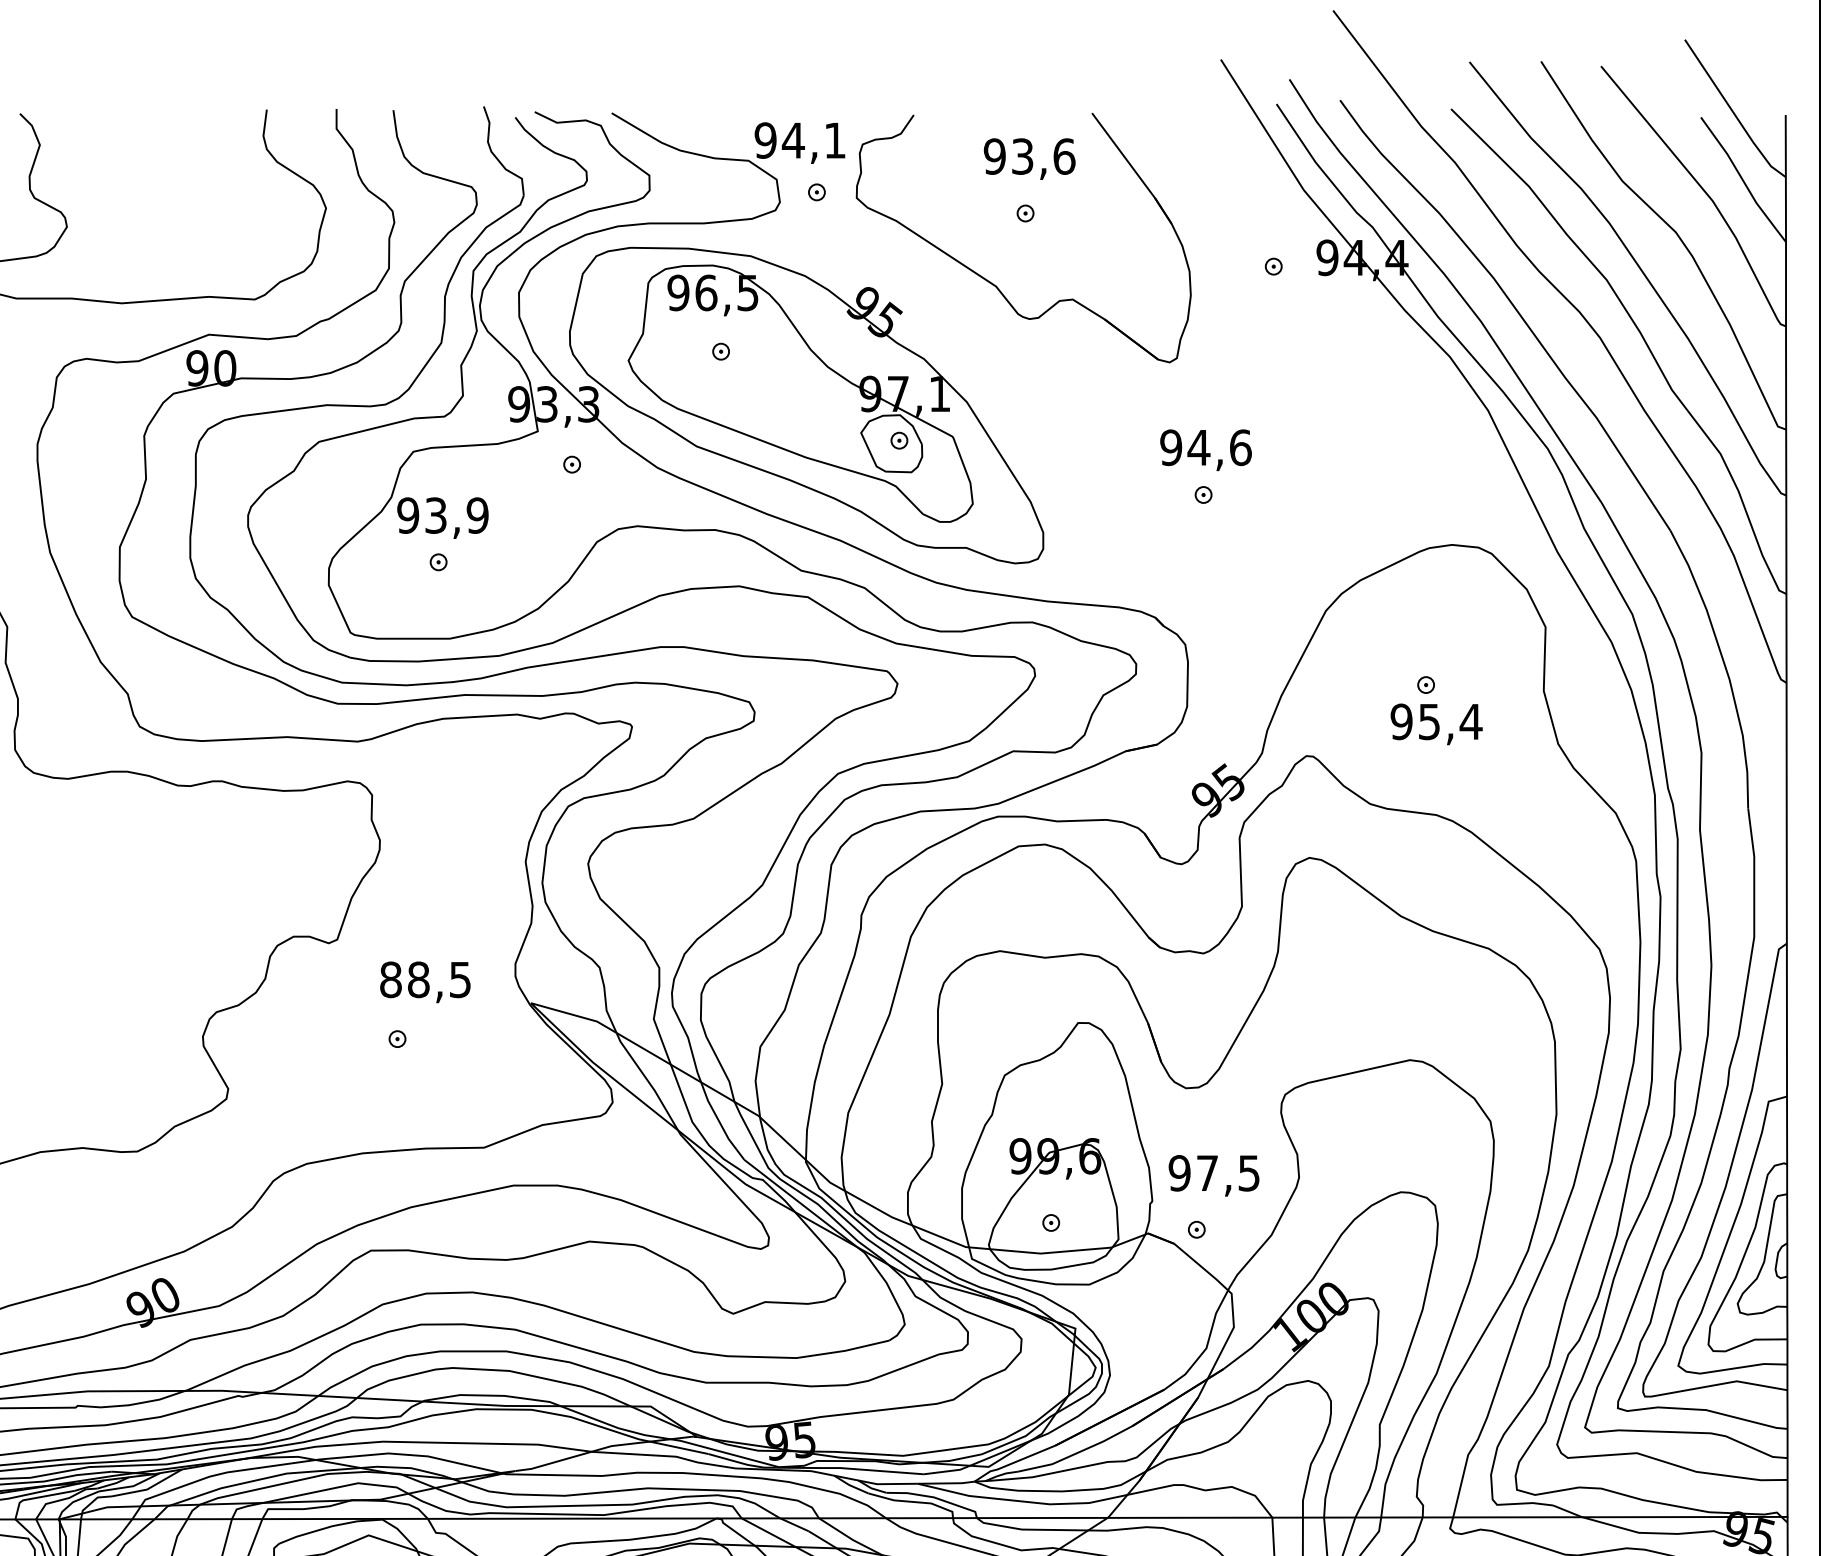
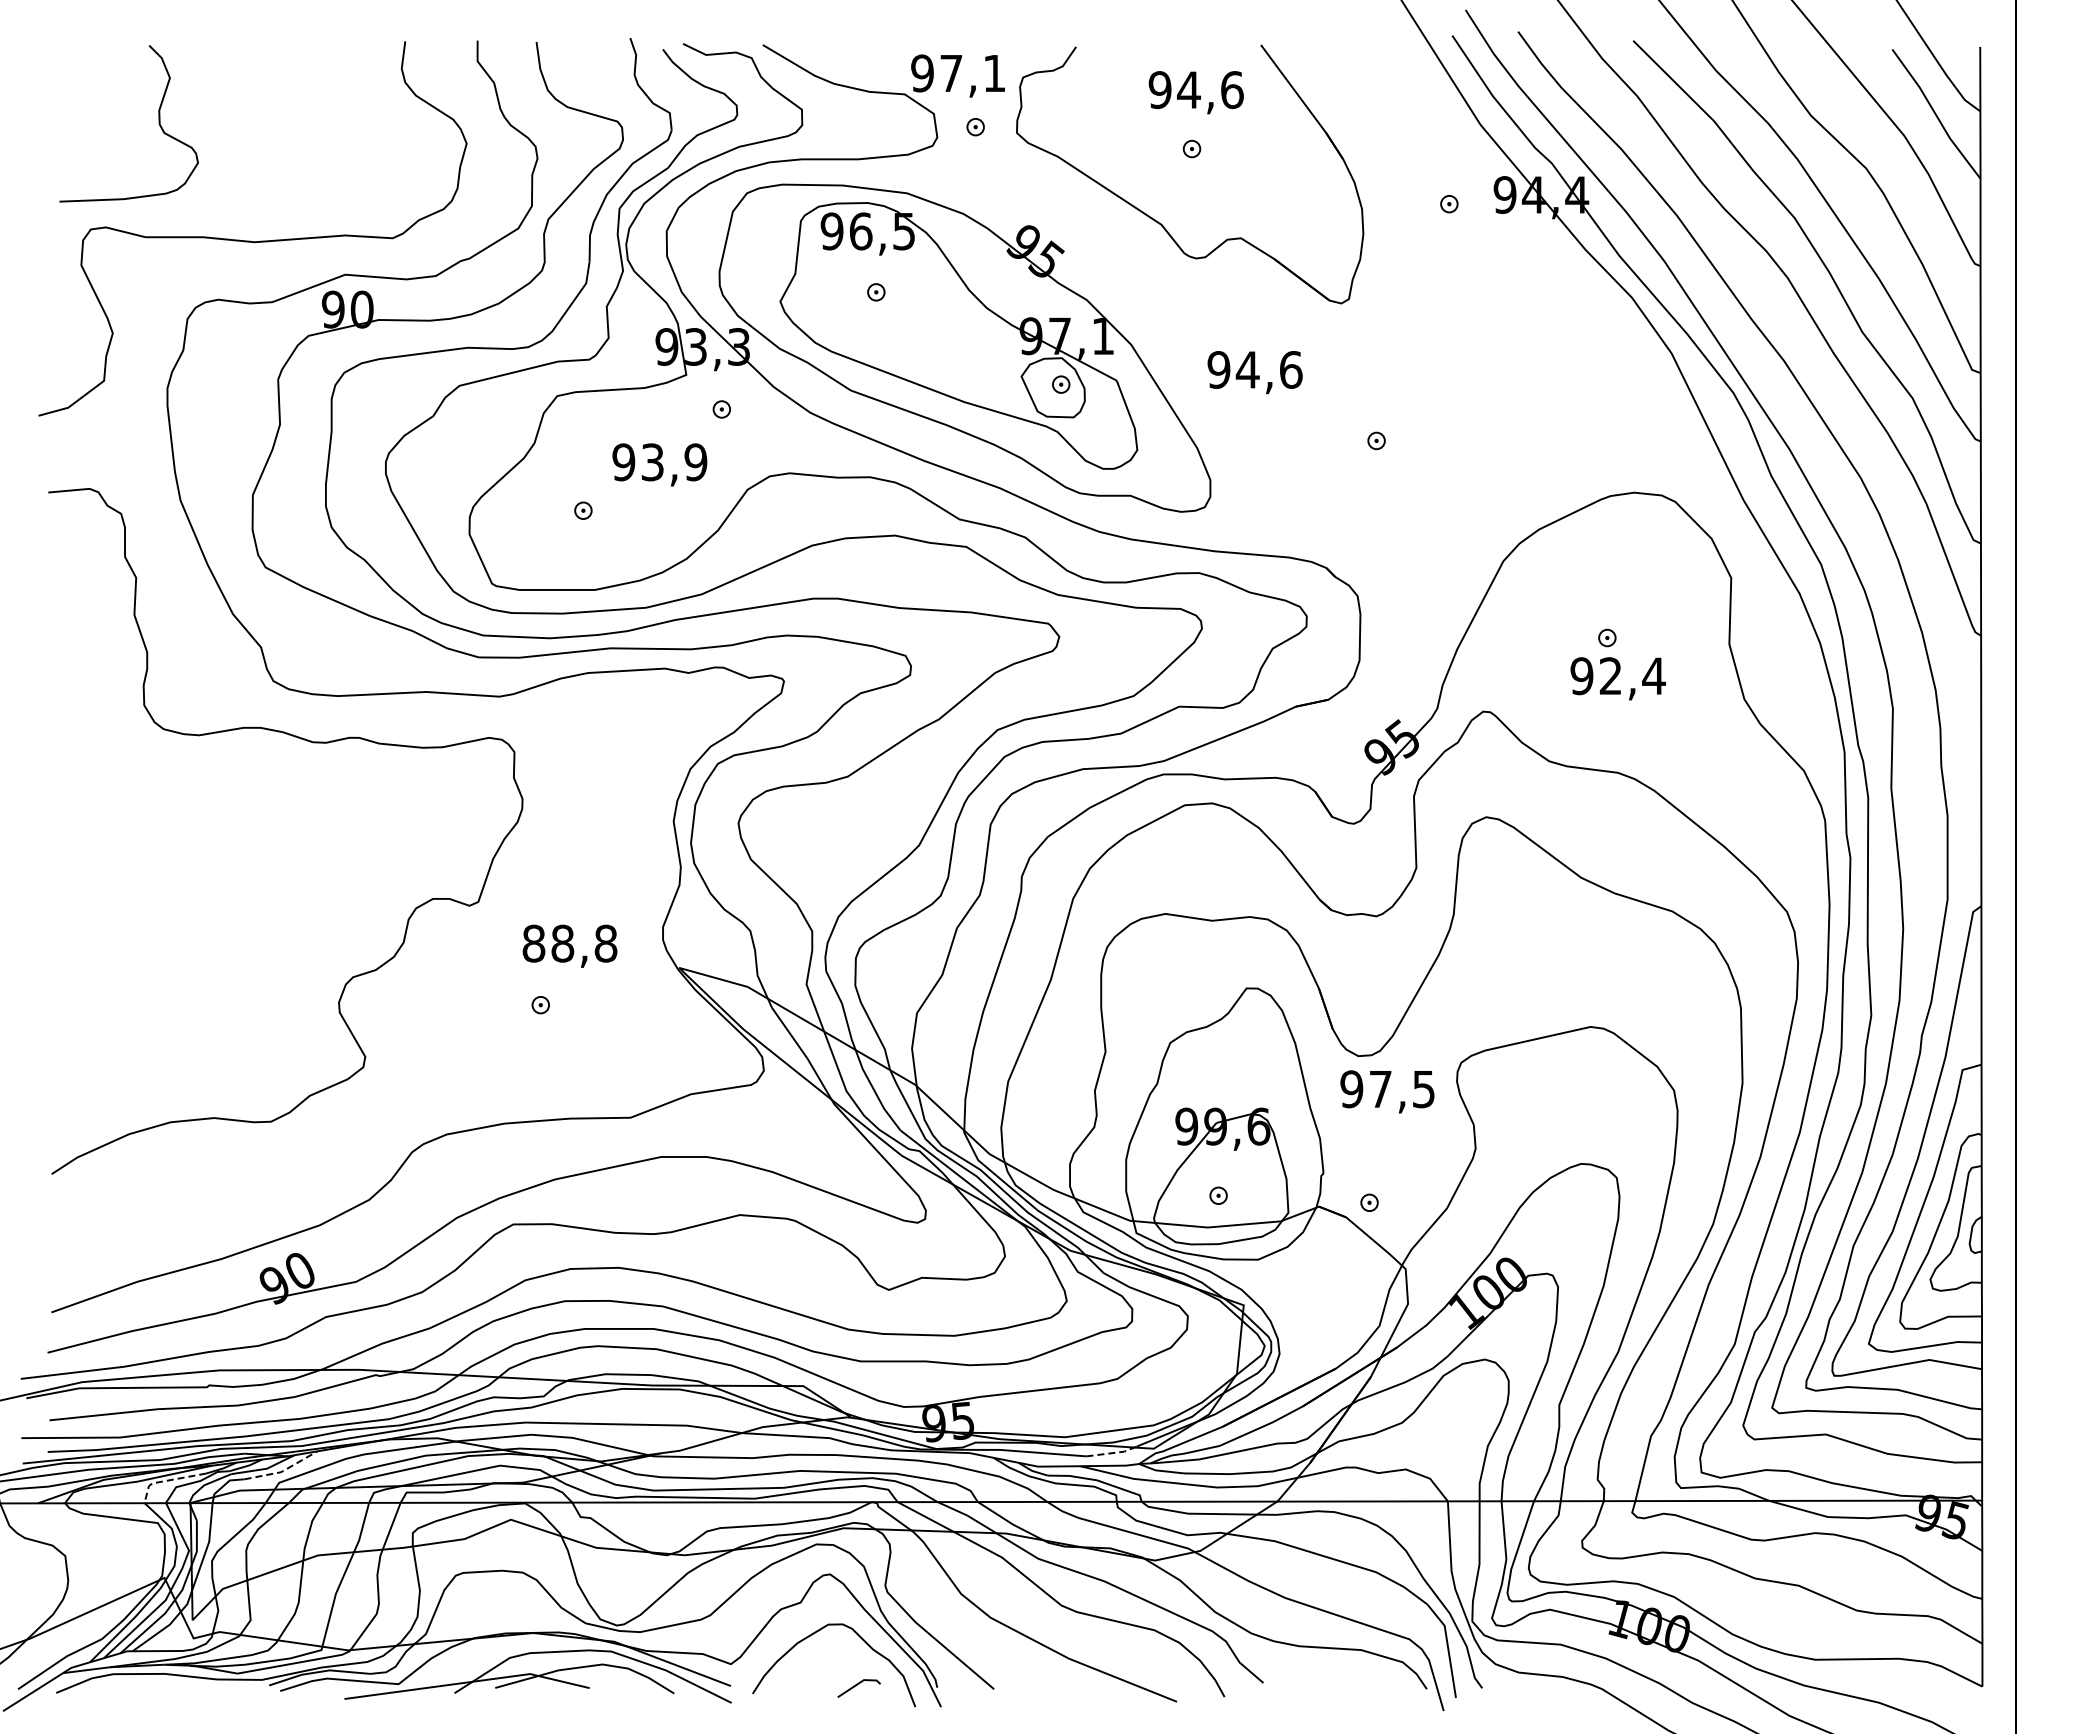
text: (793, 140) -> (951, 73), 94,1 -> 97,1
text: (1022, 157) -> (1188, 90), 93,6 -> 94,6
text: (1205, 450) -> (1254, 372), moved
text: (442, 517) -> (659, 464), moved
text: (1429, 722) -> (1610, 676), 95,4 -> 92,4
text: (459, 979) -> (605, 943), 88,5 -> 88,8
text: (1214, 1175) -> (1387, 1091), moved
line: (948, 1471) -> (1112, 1453), solid -> dashed
line: (148, 1488) -> (282, 1471), solid -> dashed
line: (37, 1497) -> (167, 1480), solid -> dashed

